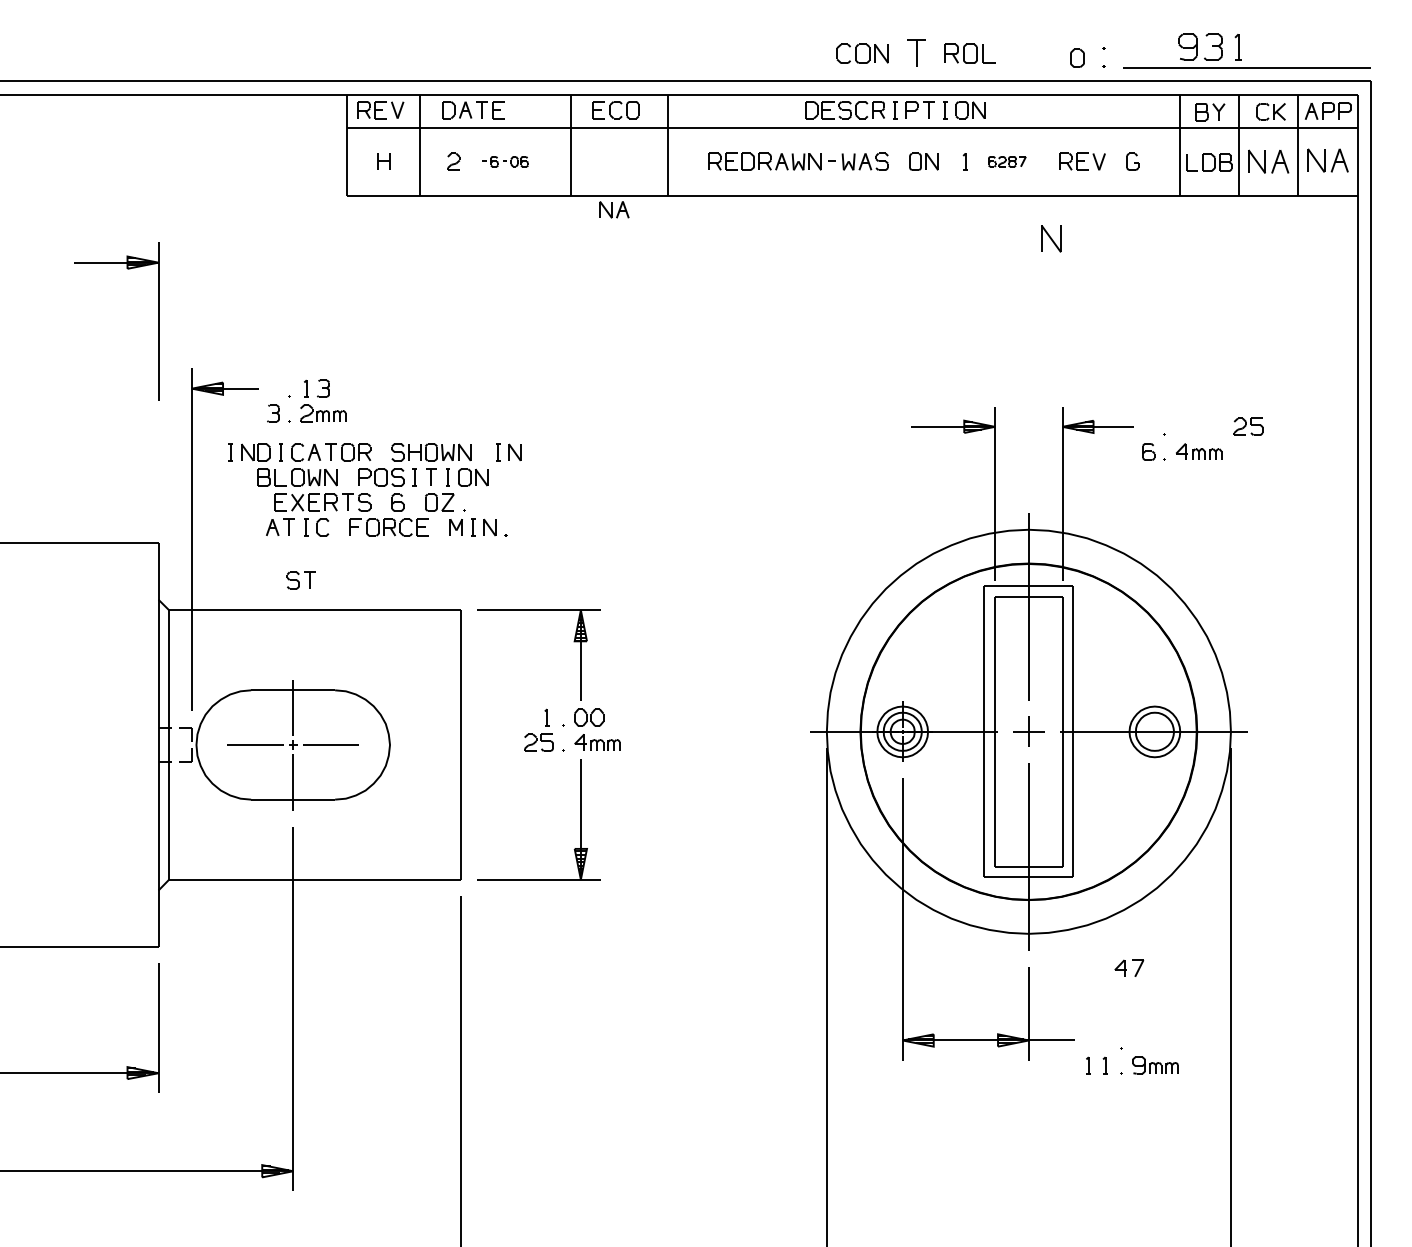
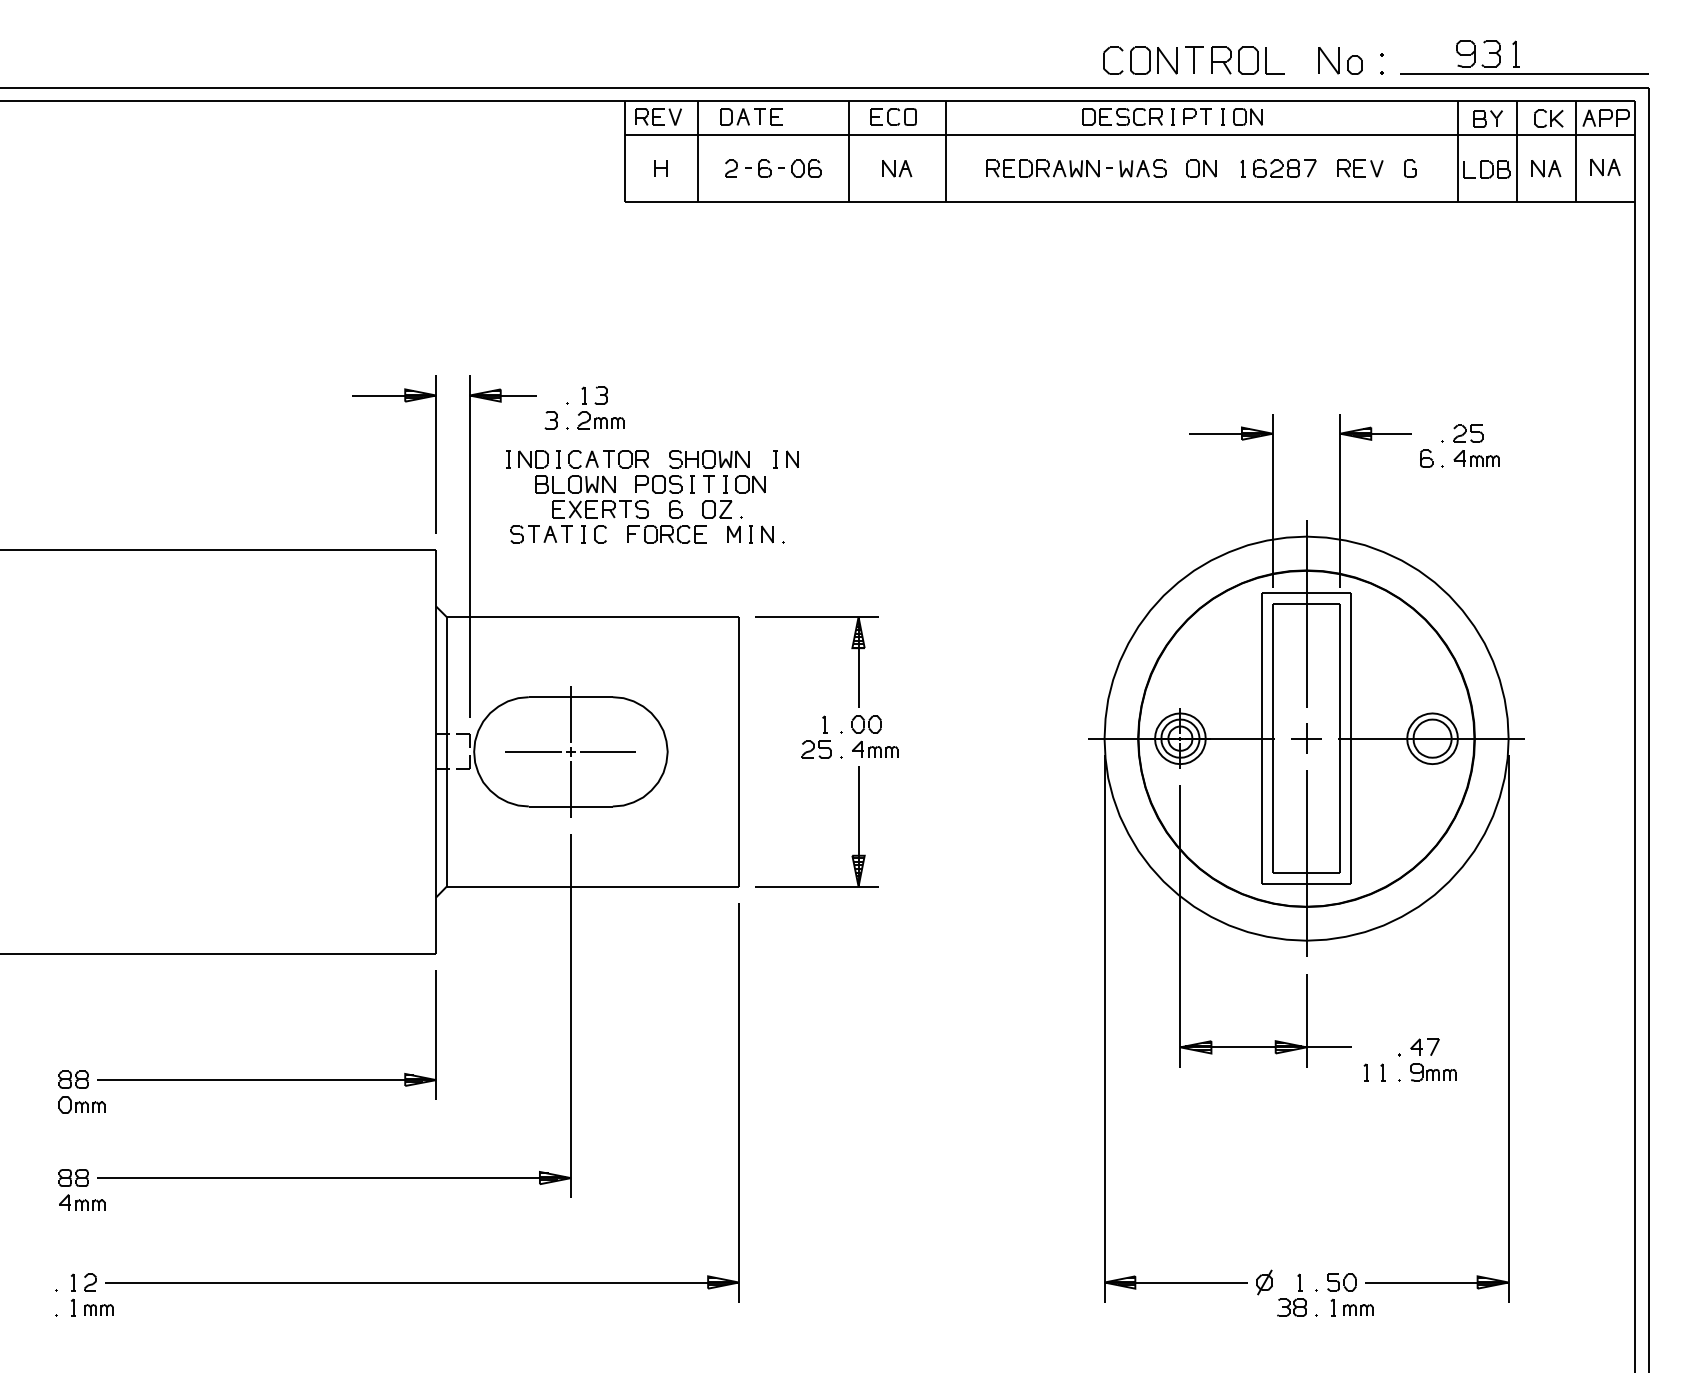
part: (862, 53) -> (1140, 60), size x1.43
part: (969, 53) -> (1247, 60), size x1.43
part: (1327, 160) -> (1605, 167), size x0.71
part: (505, 161) -> (783, 168), size x1.67
part: (1006, 161) -> (1284, 168), size x1.67
part: (1268, 161) -> (1546, 168), size x0.71
part: (614, 209) -> (897, 168), moved
part: (1050, 238) -> (1328, 60), moved
part: (157, 321) -> (435, 454), moved
part: (1248, 426) -> (1468, 433), moved
part: (300, 580) -> (524, 534), moved
part: (1128, 967) -> (1424, 1046), moved

